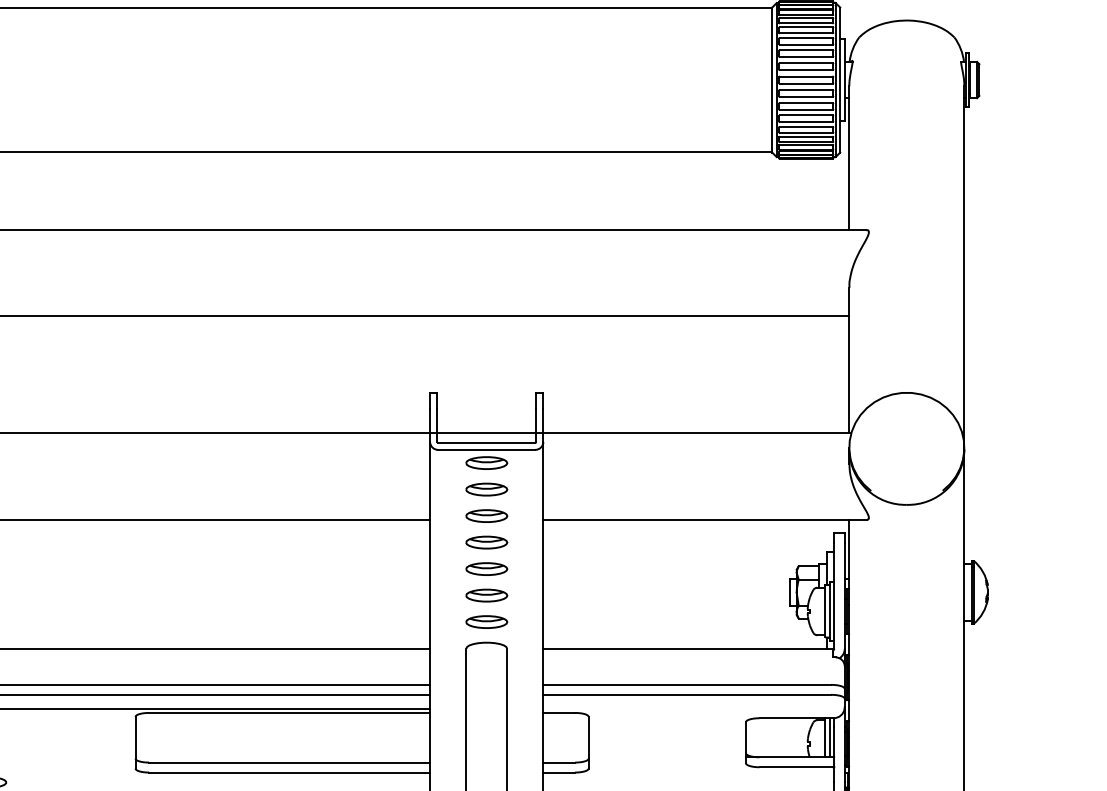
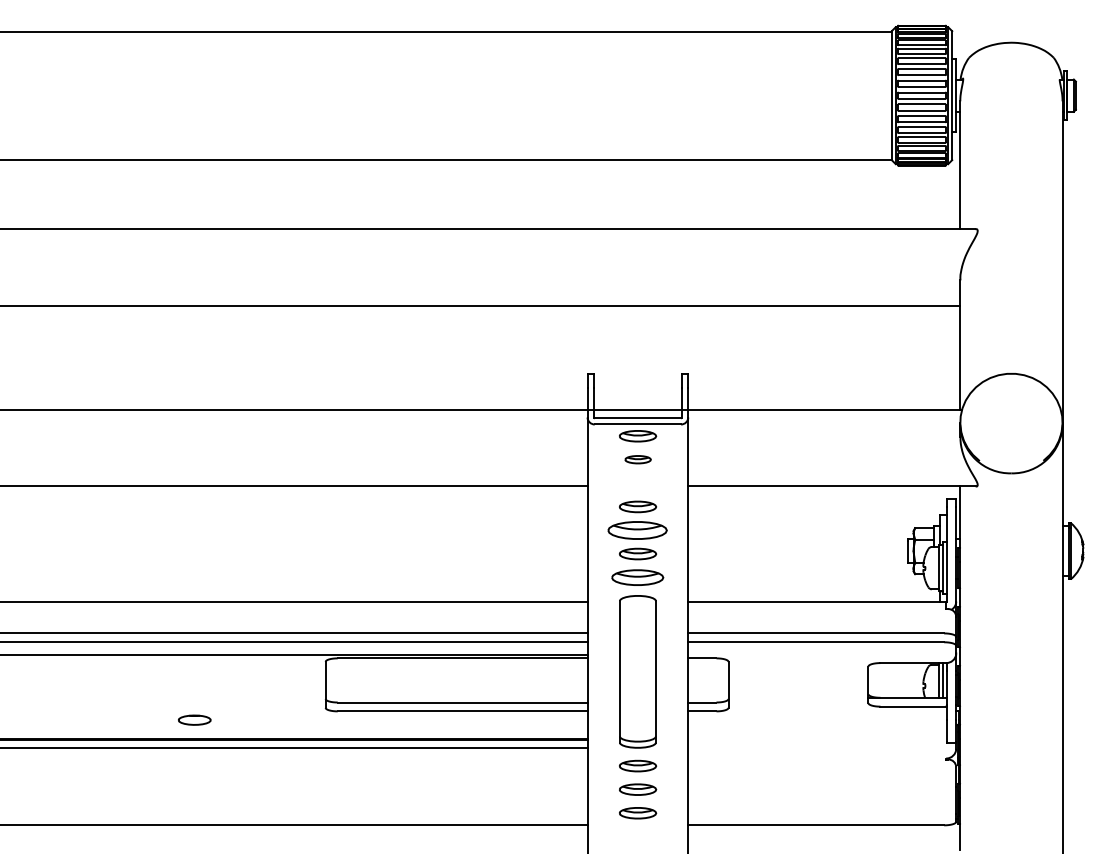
part: (487, 489) -> (638, 459), size x0.7
part: (487, 516) -> (638, 483), removed
part: (487, 569) -> (638, 530), size x1.6
part: (487, 621) -> (638, 577), size x1.4

